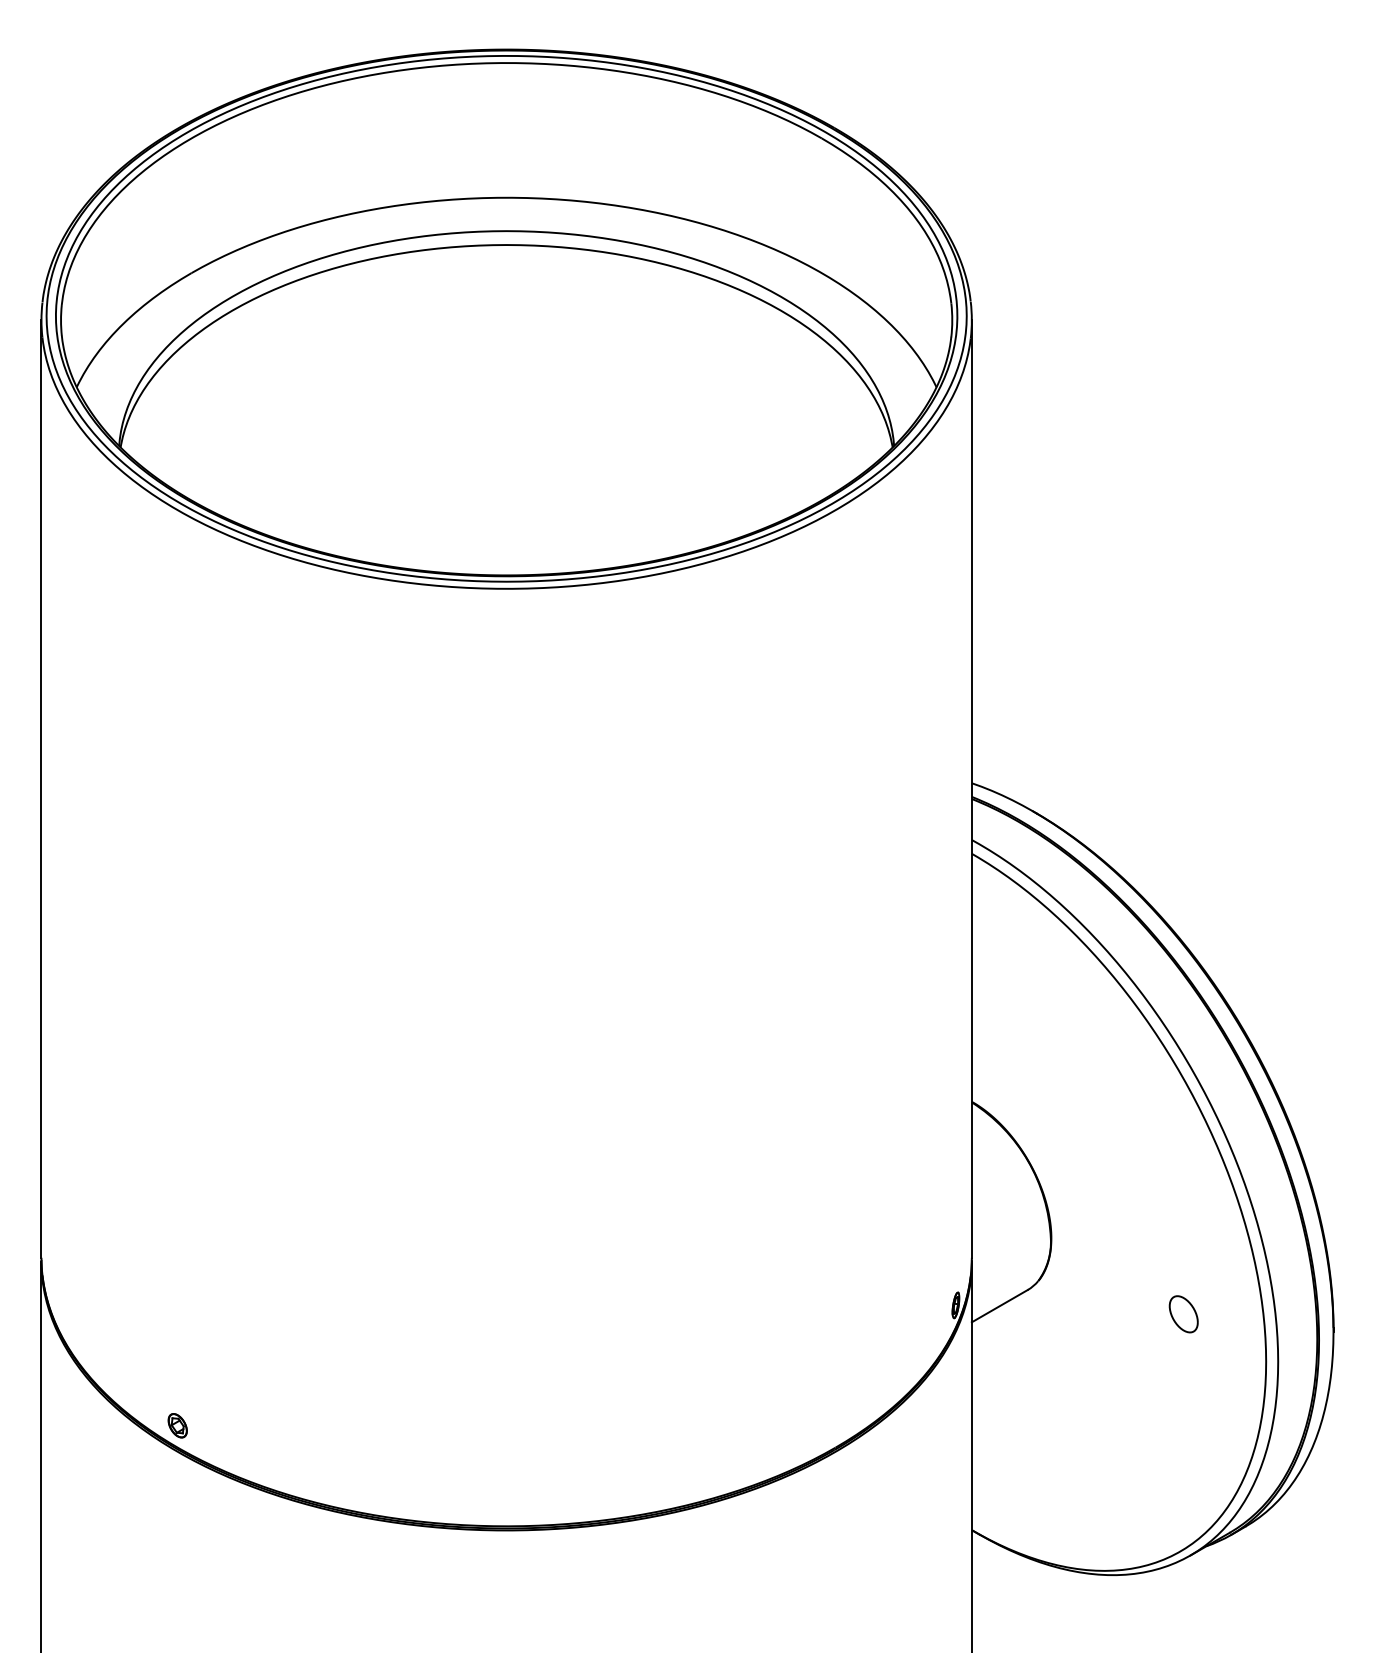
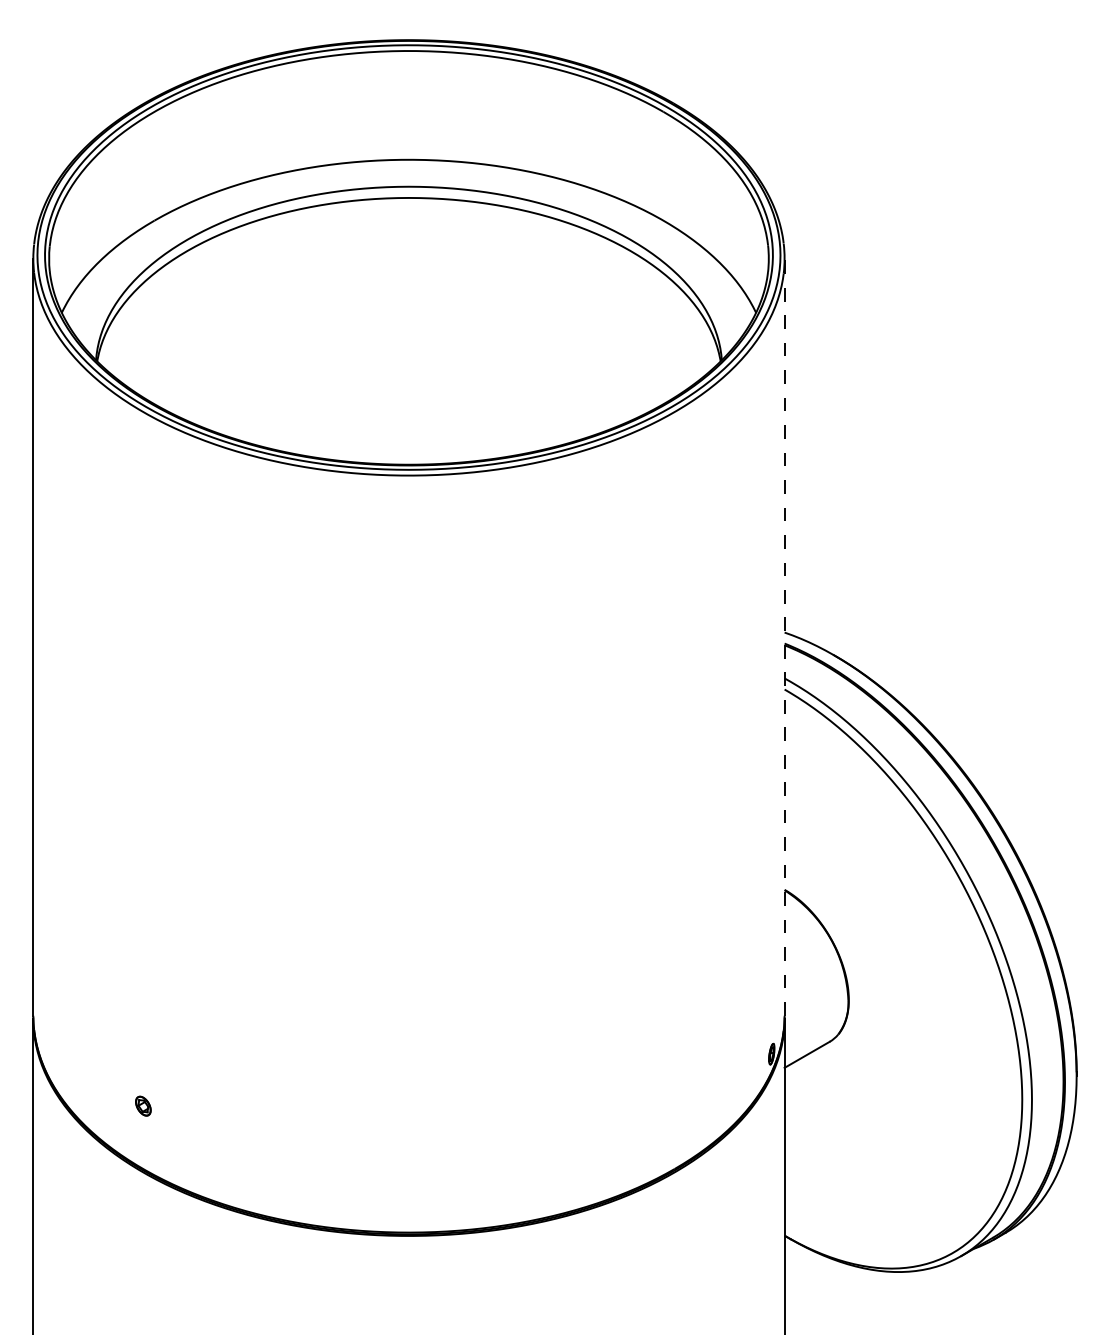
line: (971, 789) -> (784, 637), solid -> dashed
part: (1183, 1314) -> (955, 1061), removed
part: (177, 1425) -> (143, 1105), moved

